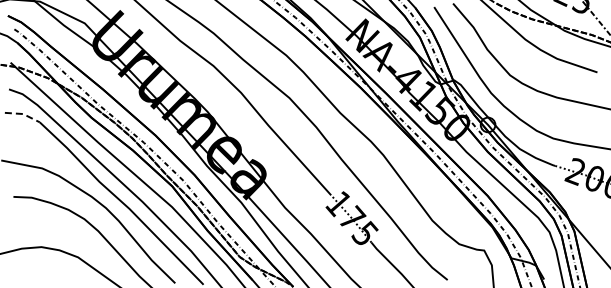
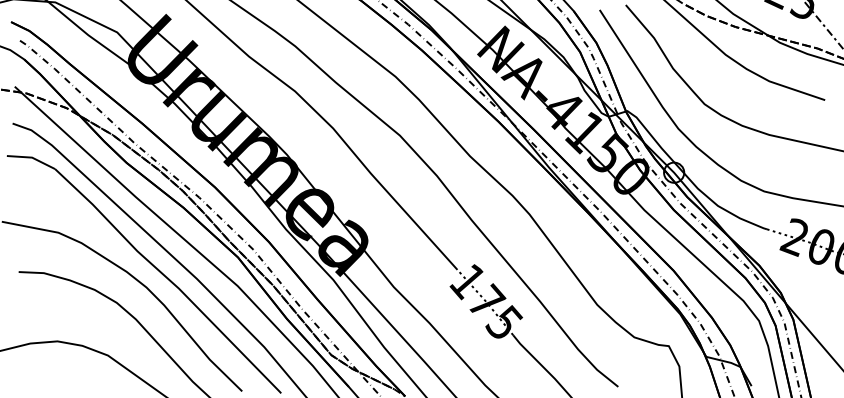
line: (23, 114) -> (32, 158), dashed -> solid

